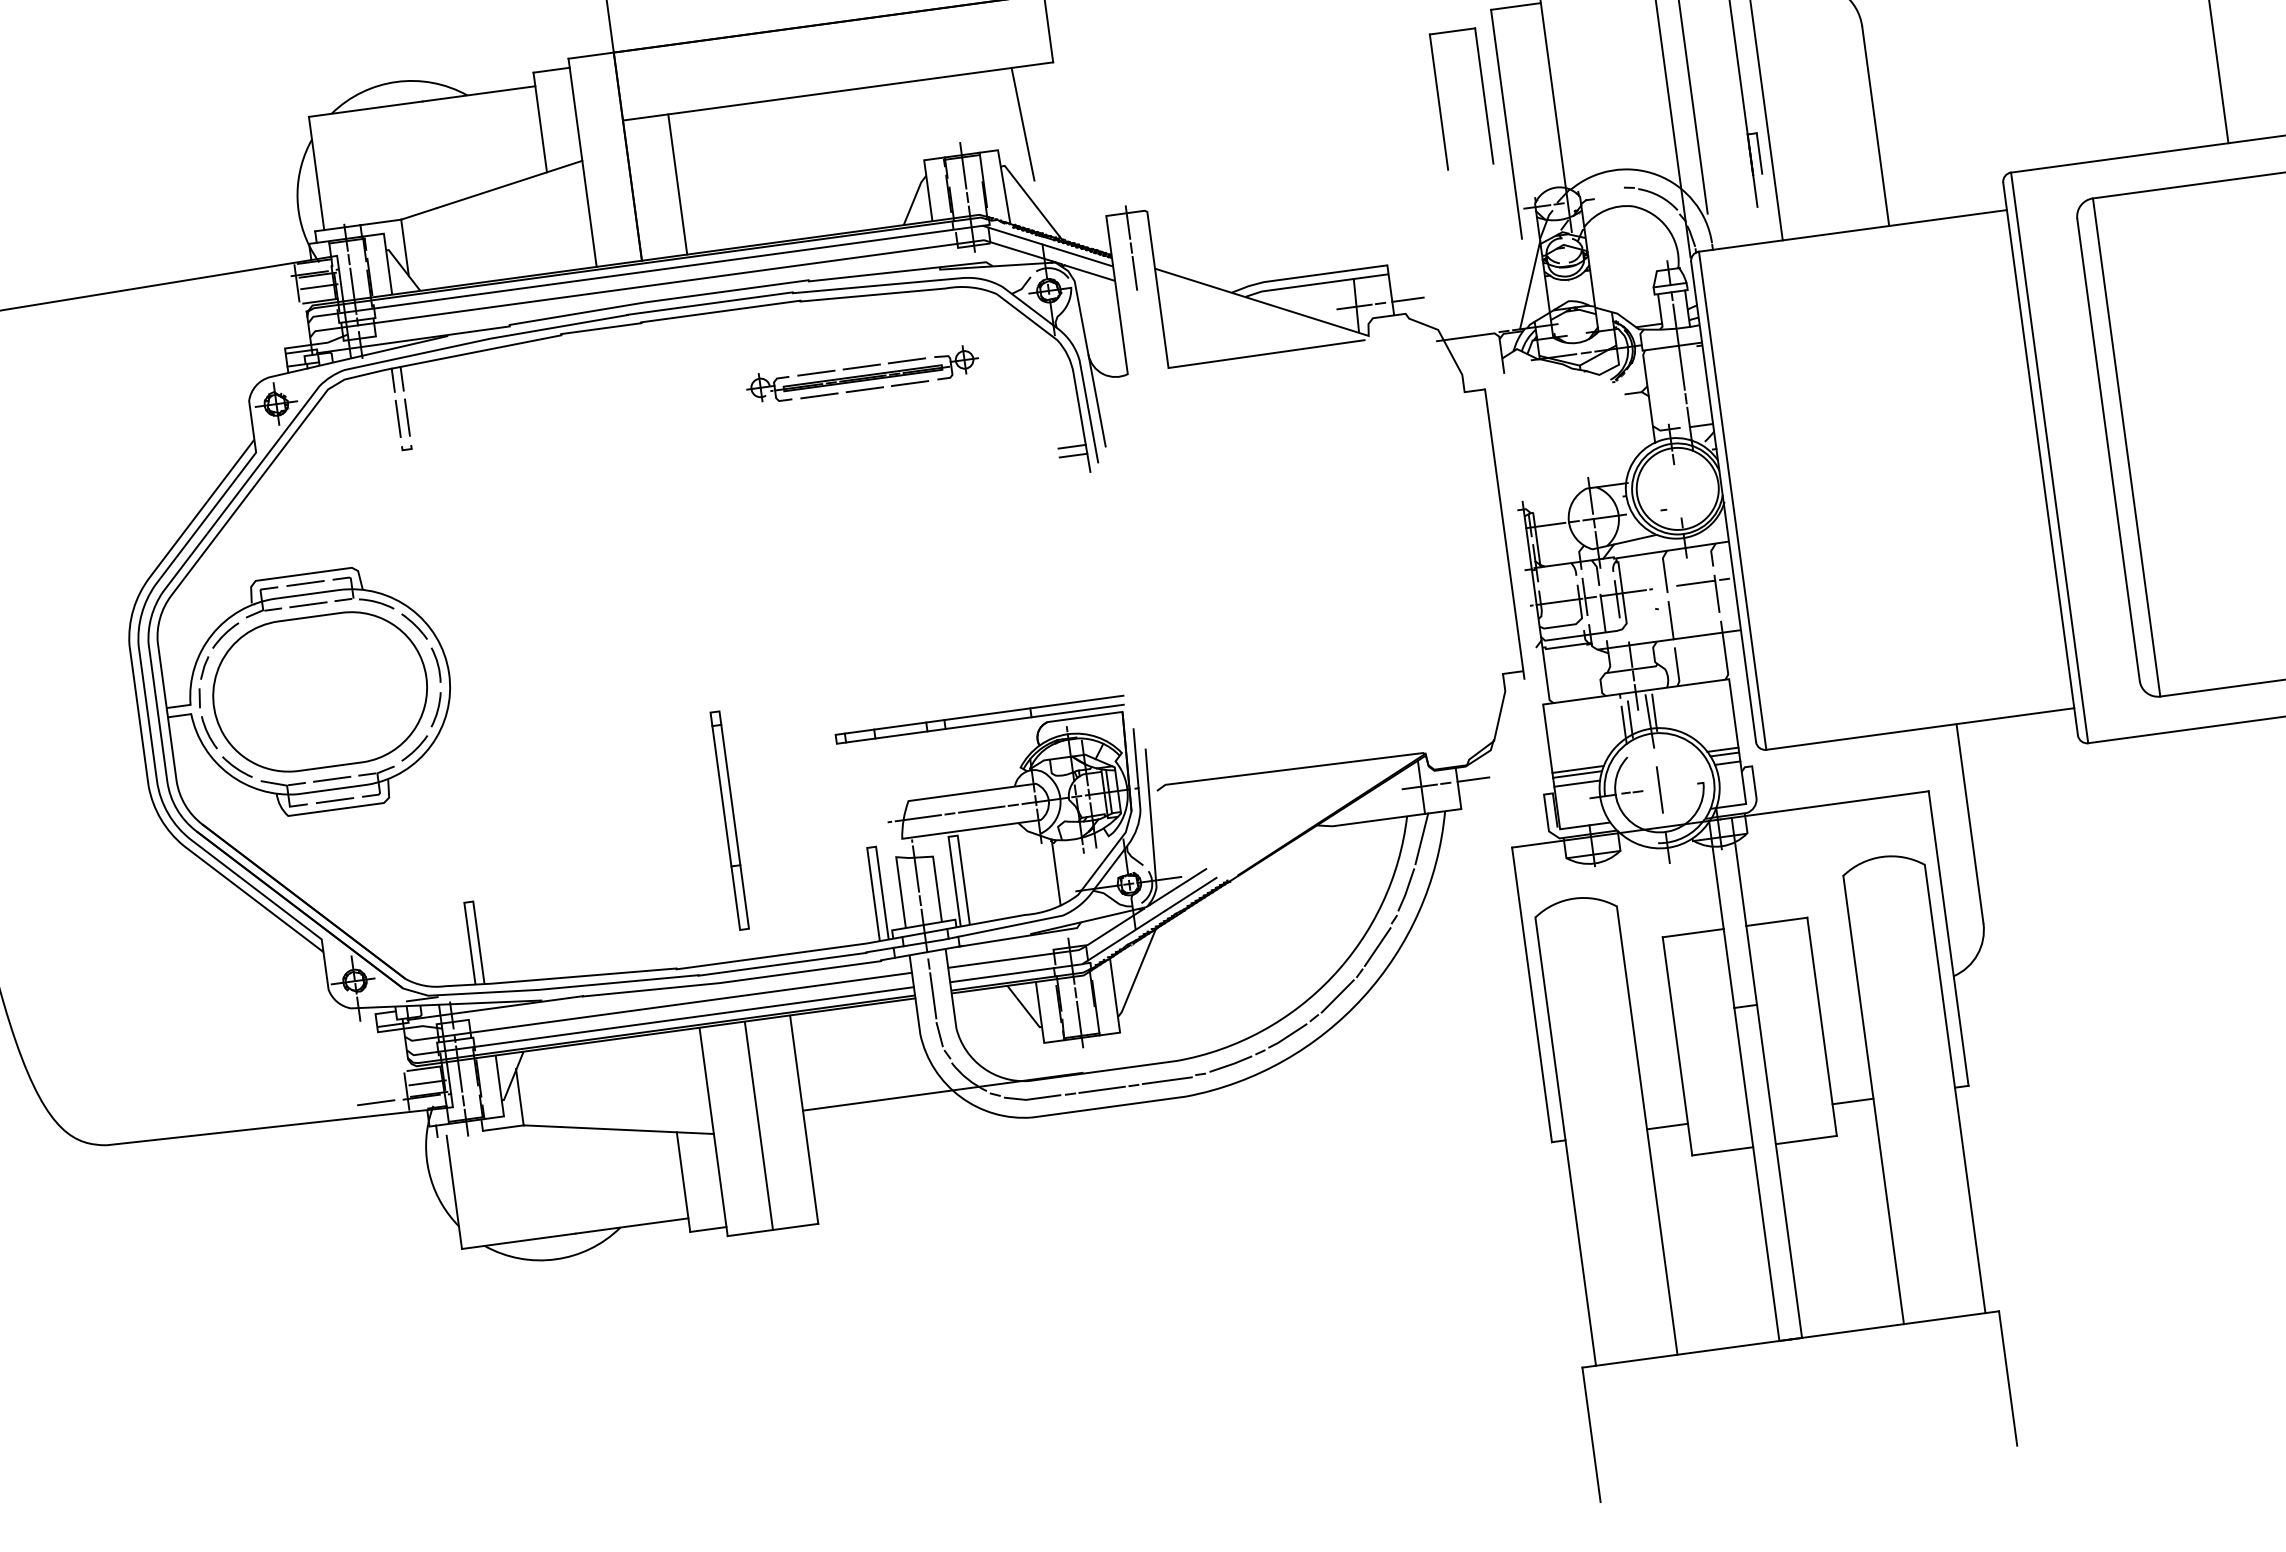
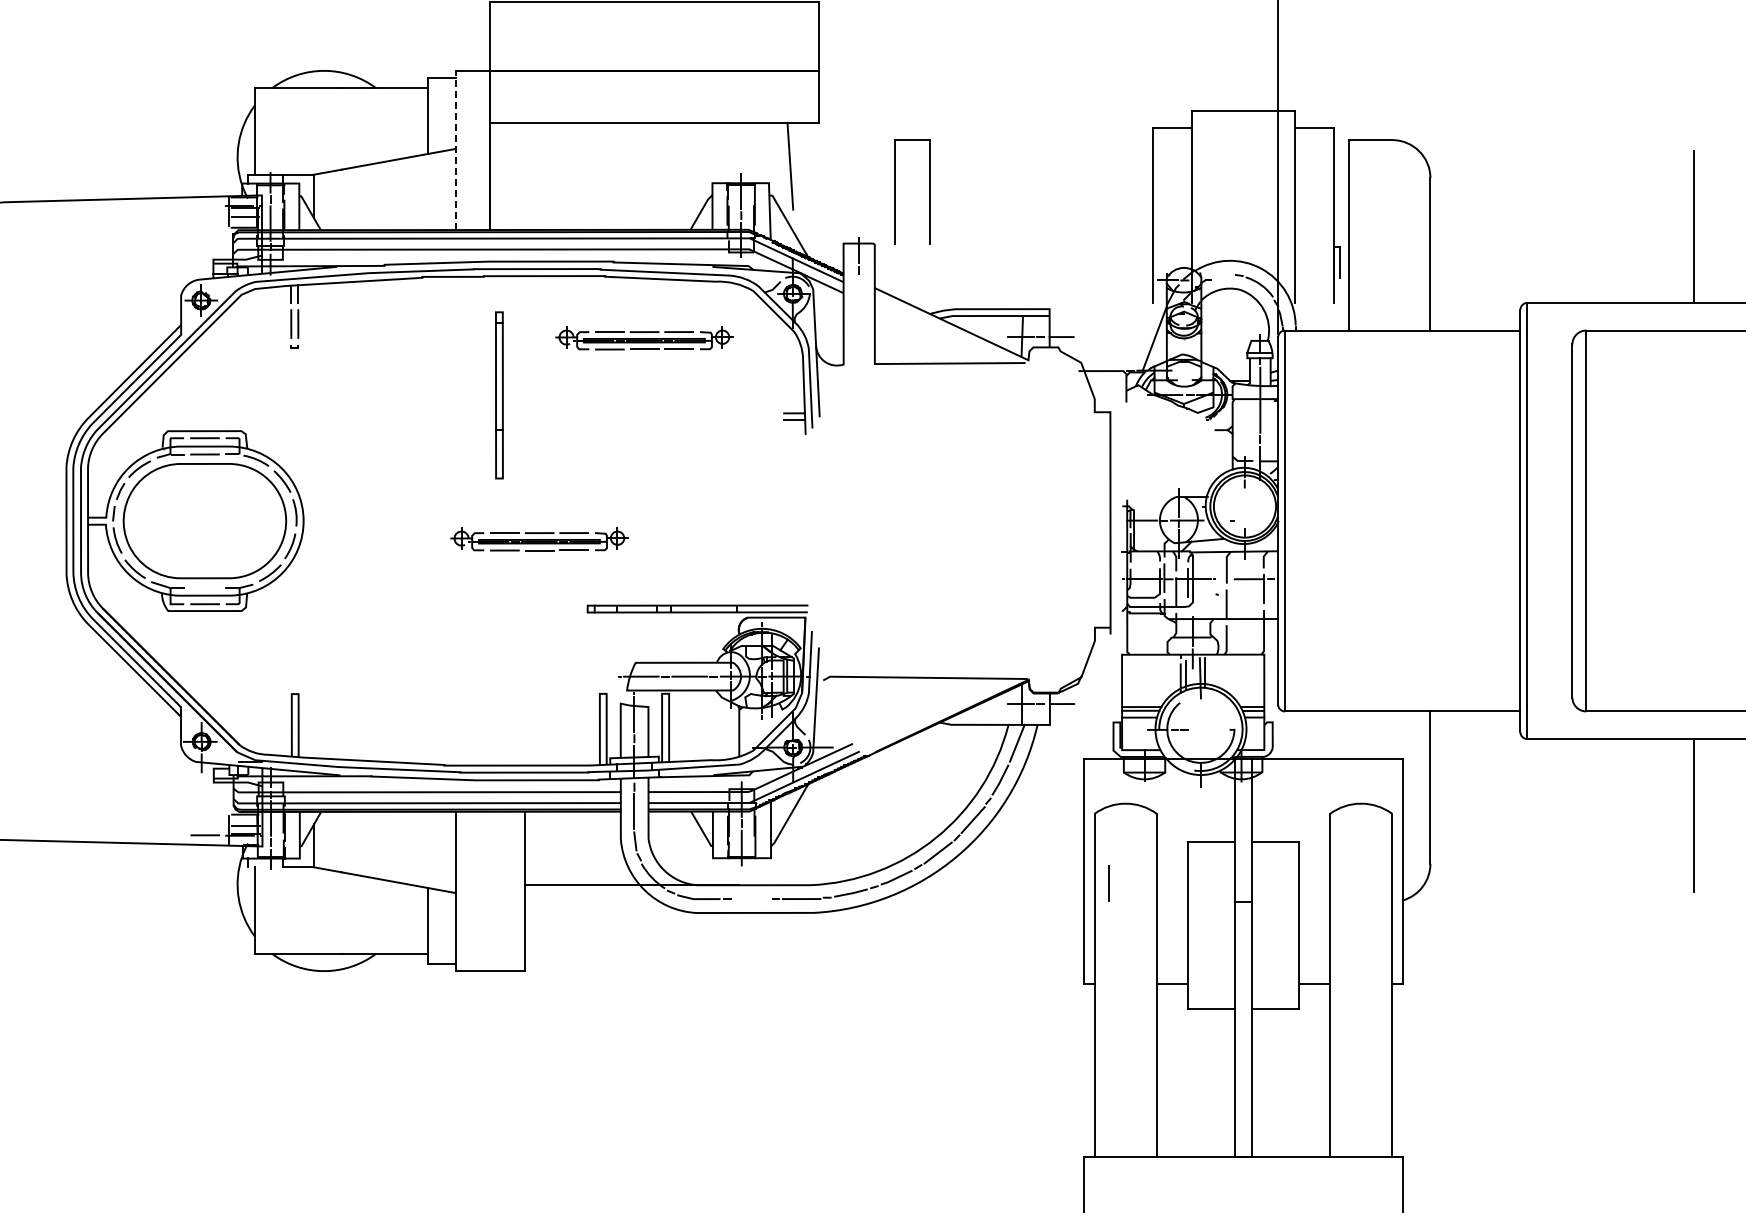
part: (1439, 101) -> (895, 191), moved
line: (582, 162) -> (455, 150), solid -> dashed
line: (676, 183) -> (524, 175), removed
line: (1135, 273) -> (859, 289), removed
part: (760, 656) -> (539, 539), added
line: (331, 778) -> (204, 587), removed
line: (1659, 789) -> (1108, 883), moved
part: (729, 820) -> (499, 395), moved
line: (1101, 1090) -> (751, 899), removed
line: (759, 1125) -> (490, 891), removed

